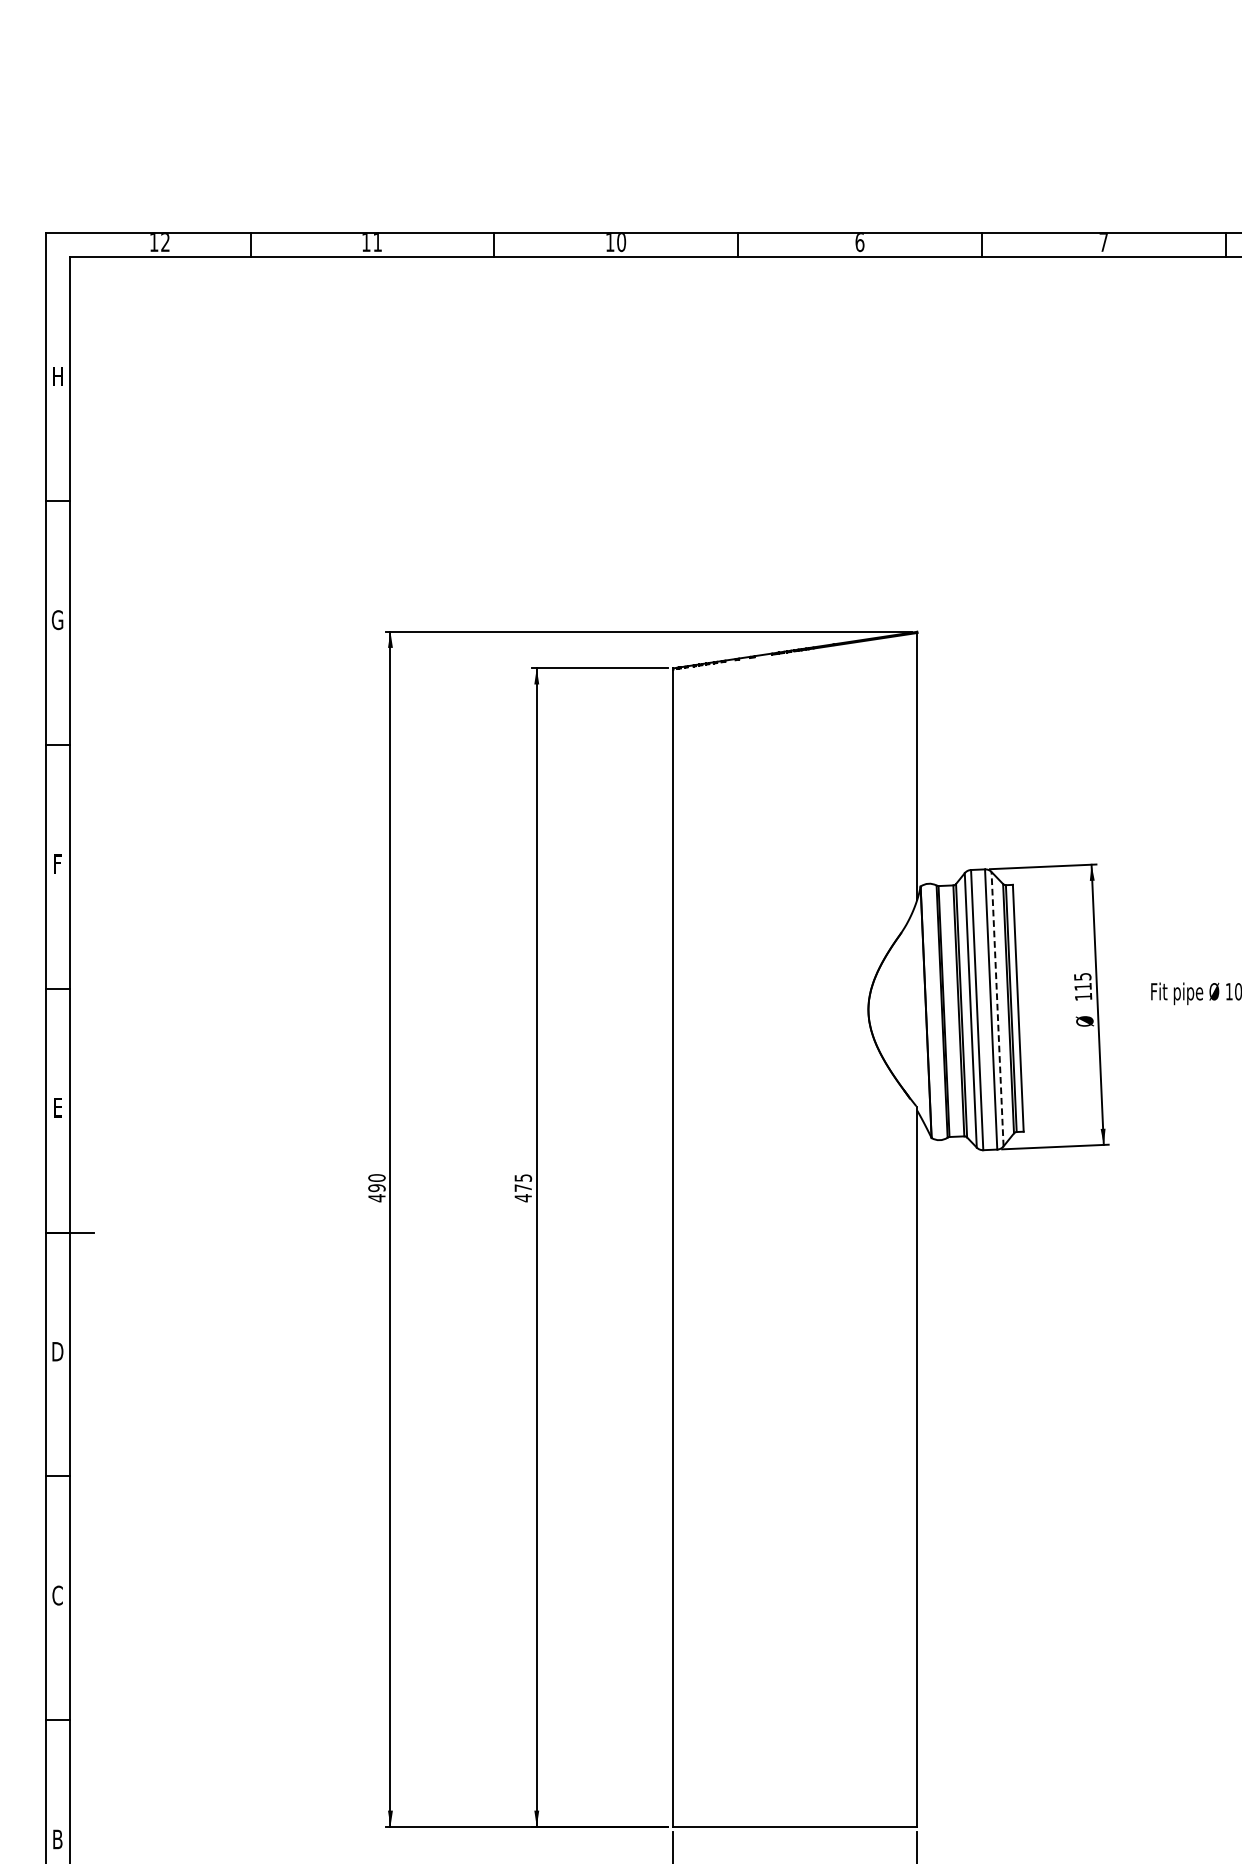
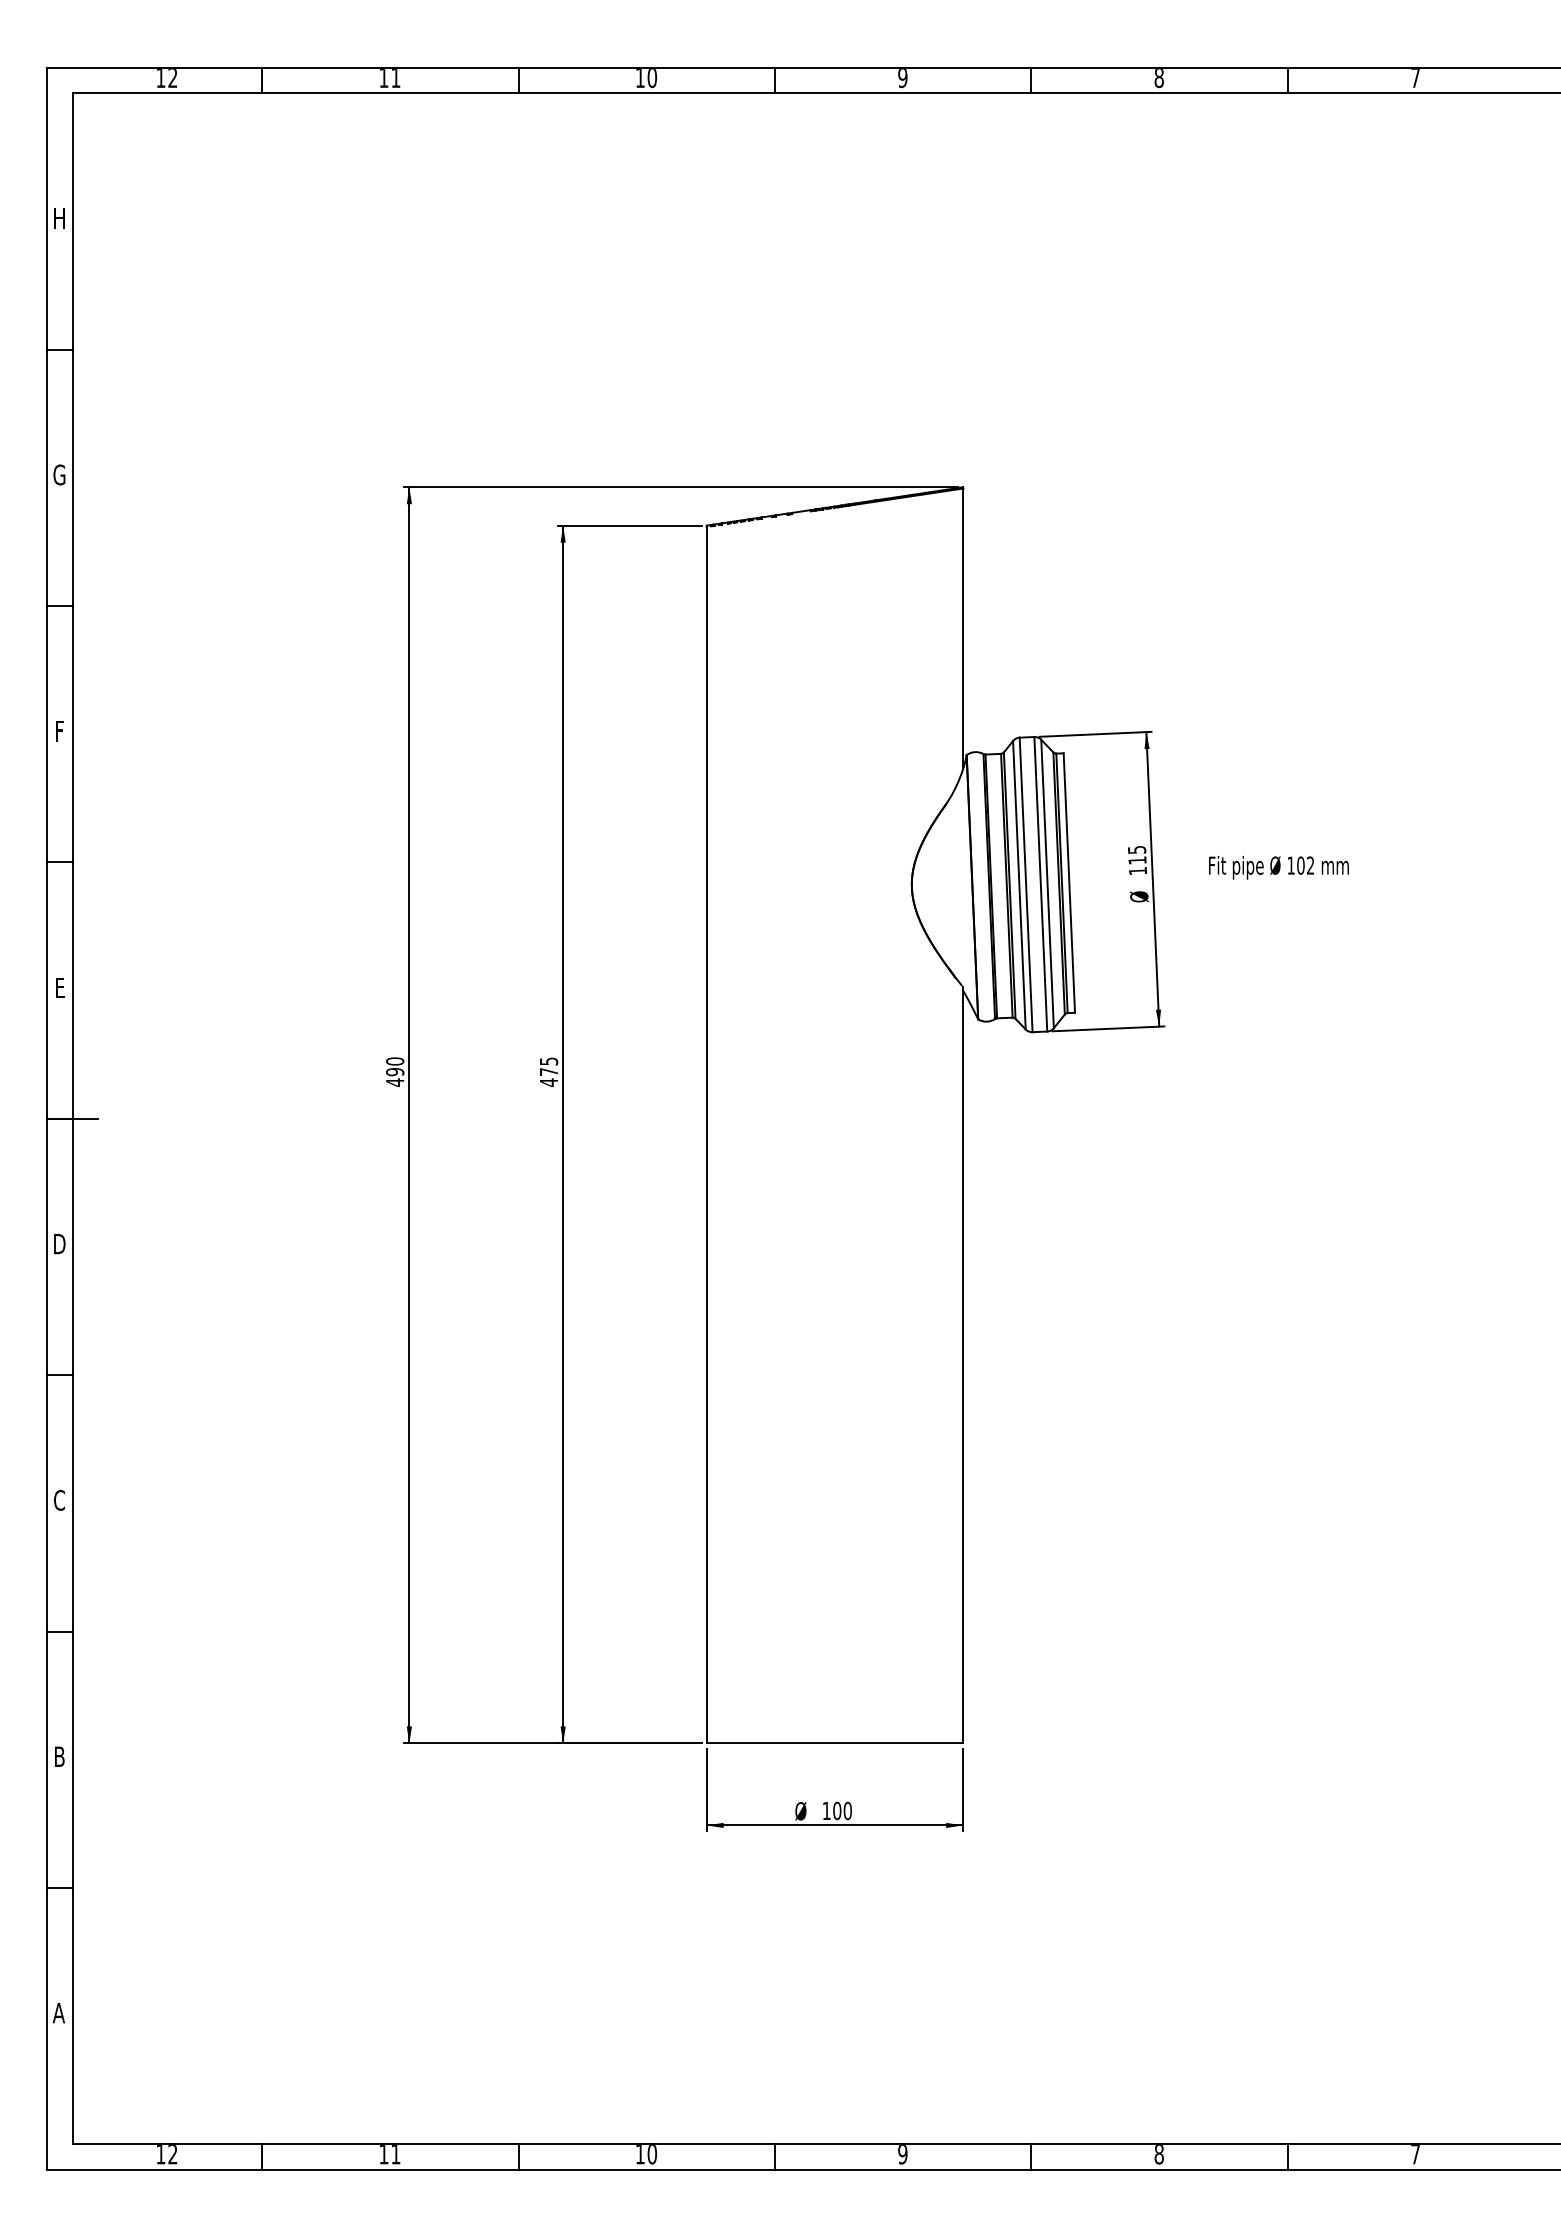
text: (859, 242) -> (902, 78), 6 -> 9
text: (1103, 242) -> (1158, 78), 7 -> 8
line: (997, 1008) -> (1047, 883), dashed -> solid

